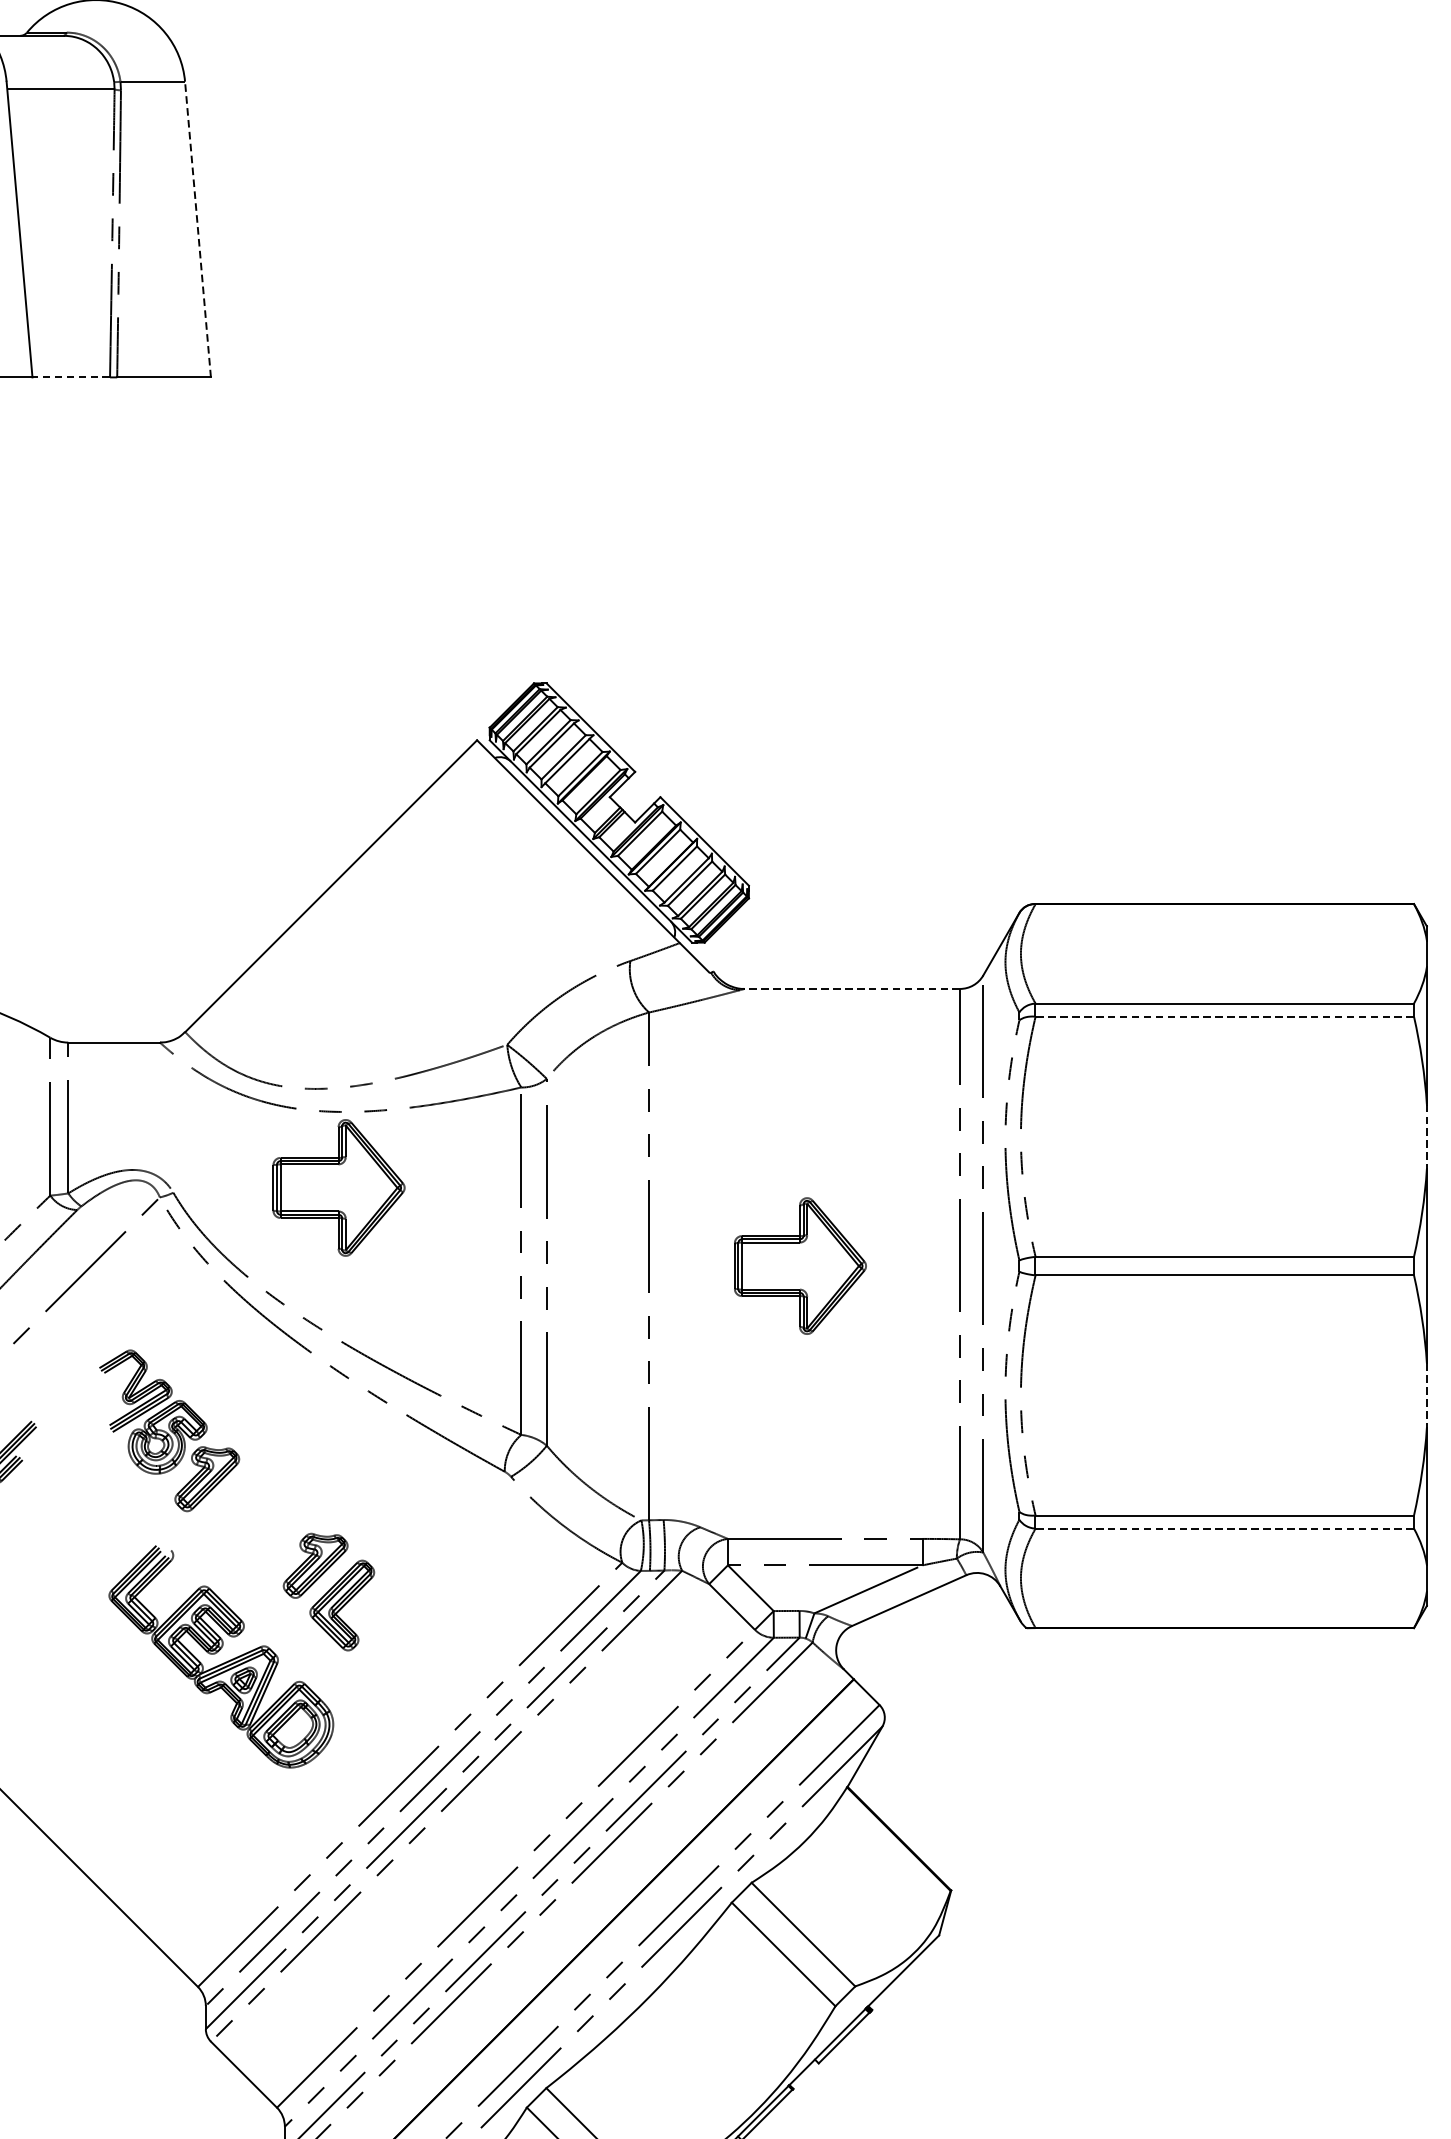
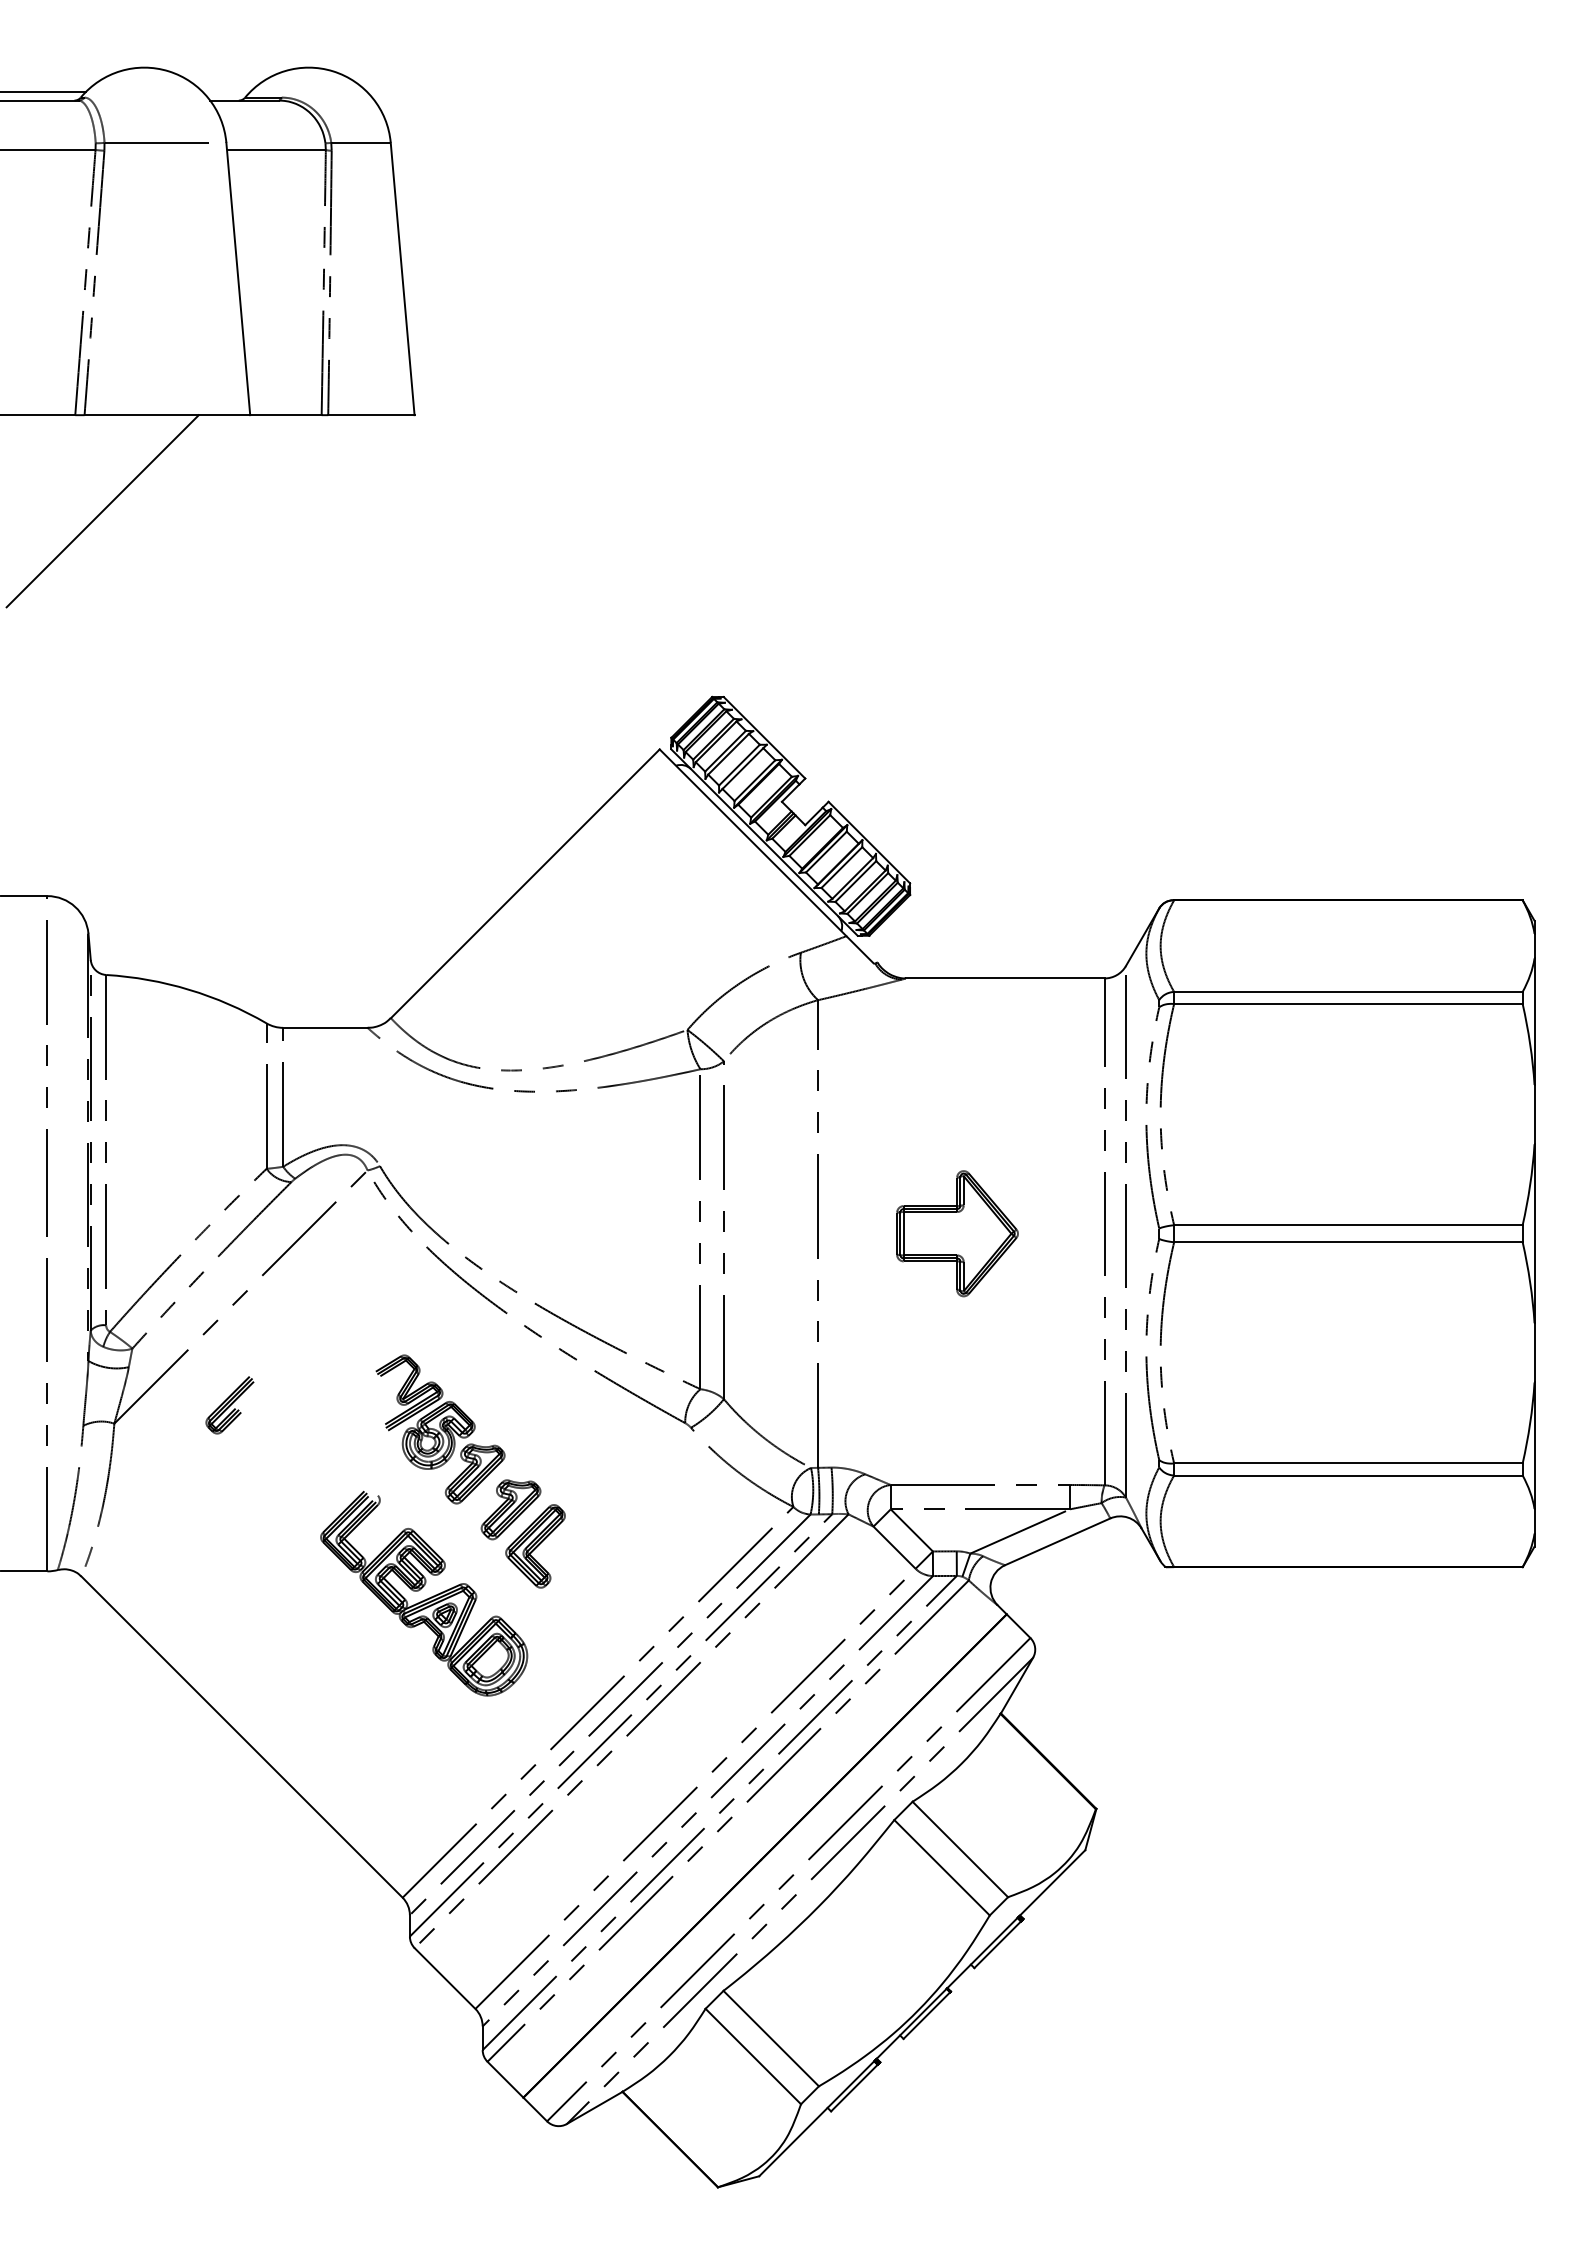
line: (197, 230) -> (402, 279), dashed -> solid
line: (70, 377) -> (285, 415), dashed -> solid
line: (851, 988) -> (1004, 978), dashed -> solid
line: (1223, 1016) -> (1347, 1003), dashed -> solid
line: (1426, 1136) -> (1534, 1114), dashed -> solid
part: (338, 1187) -> (532, 1161), removed
line: (1426, 1395) -> (1534, 1352), dashed -> solid
part: (169, 1430) -> (440, 1429), moved
line: (1223, 1528) -> (1347, 1475), dashed -> solid

